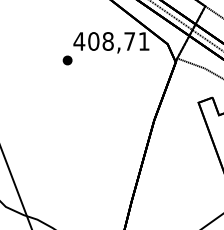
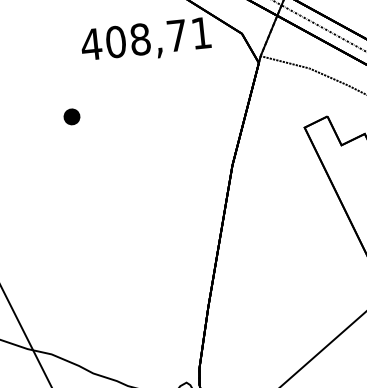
part: (67, 60) -> (71, 116), moved

